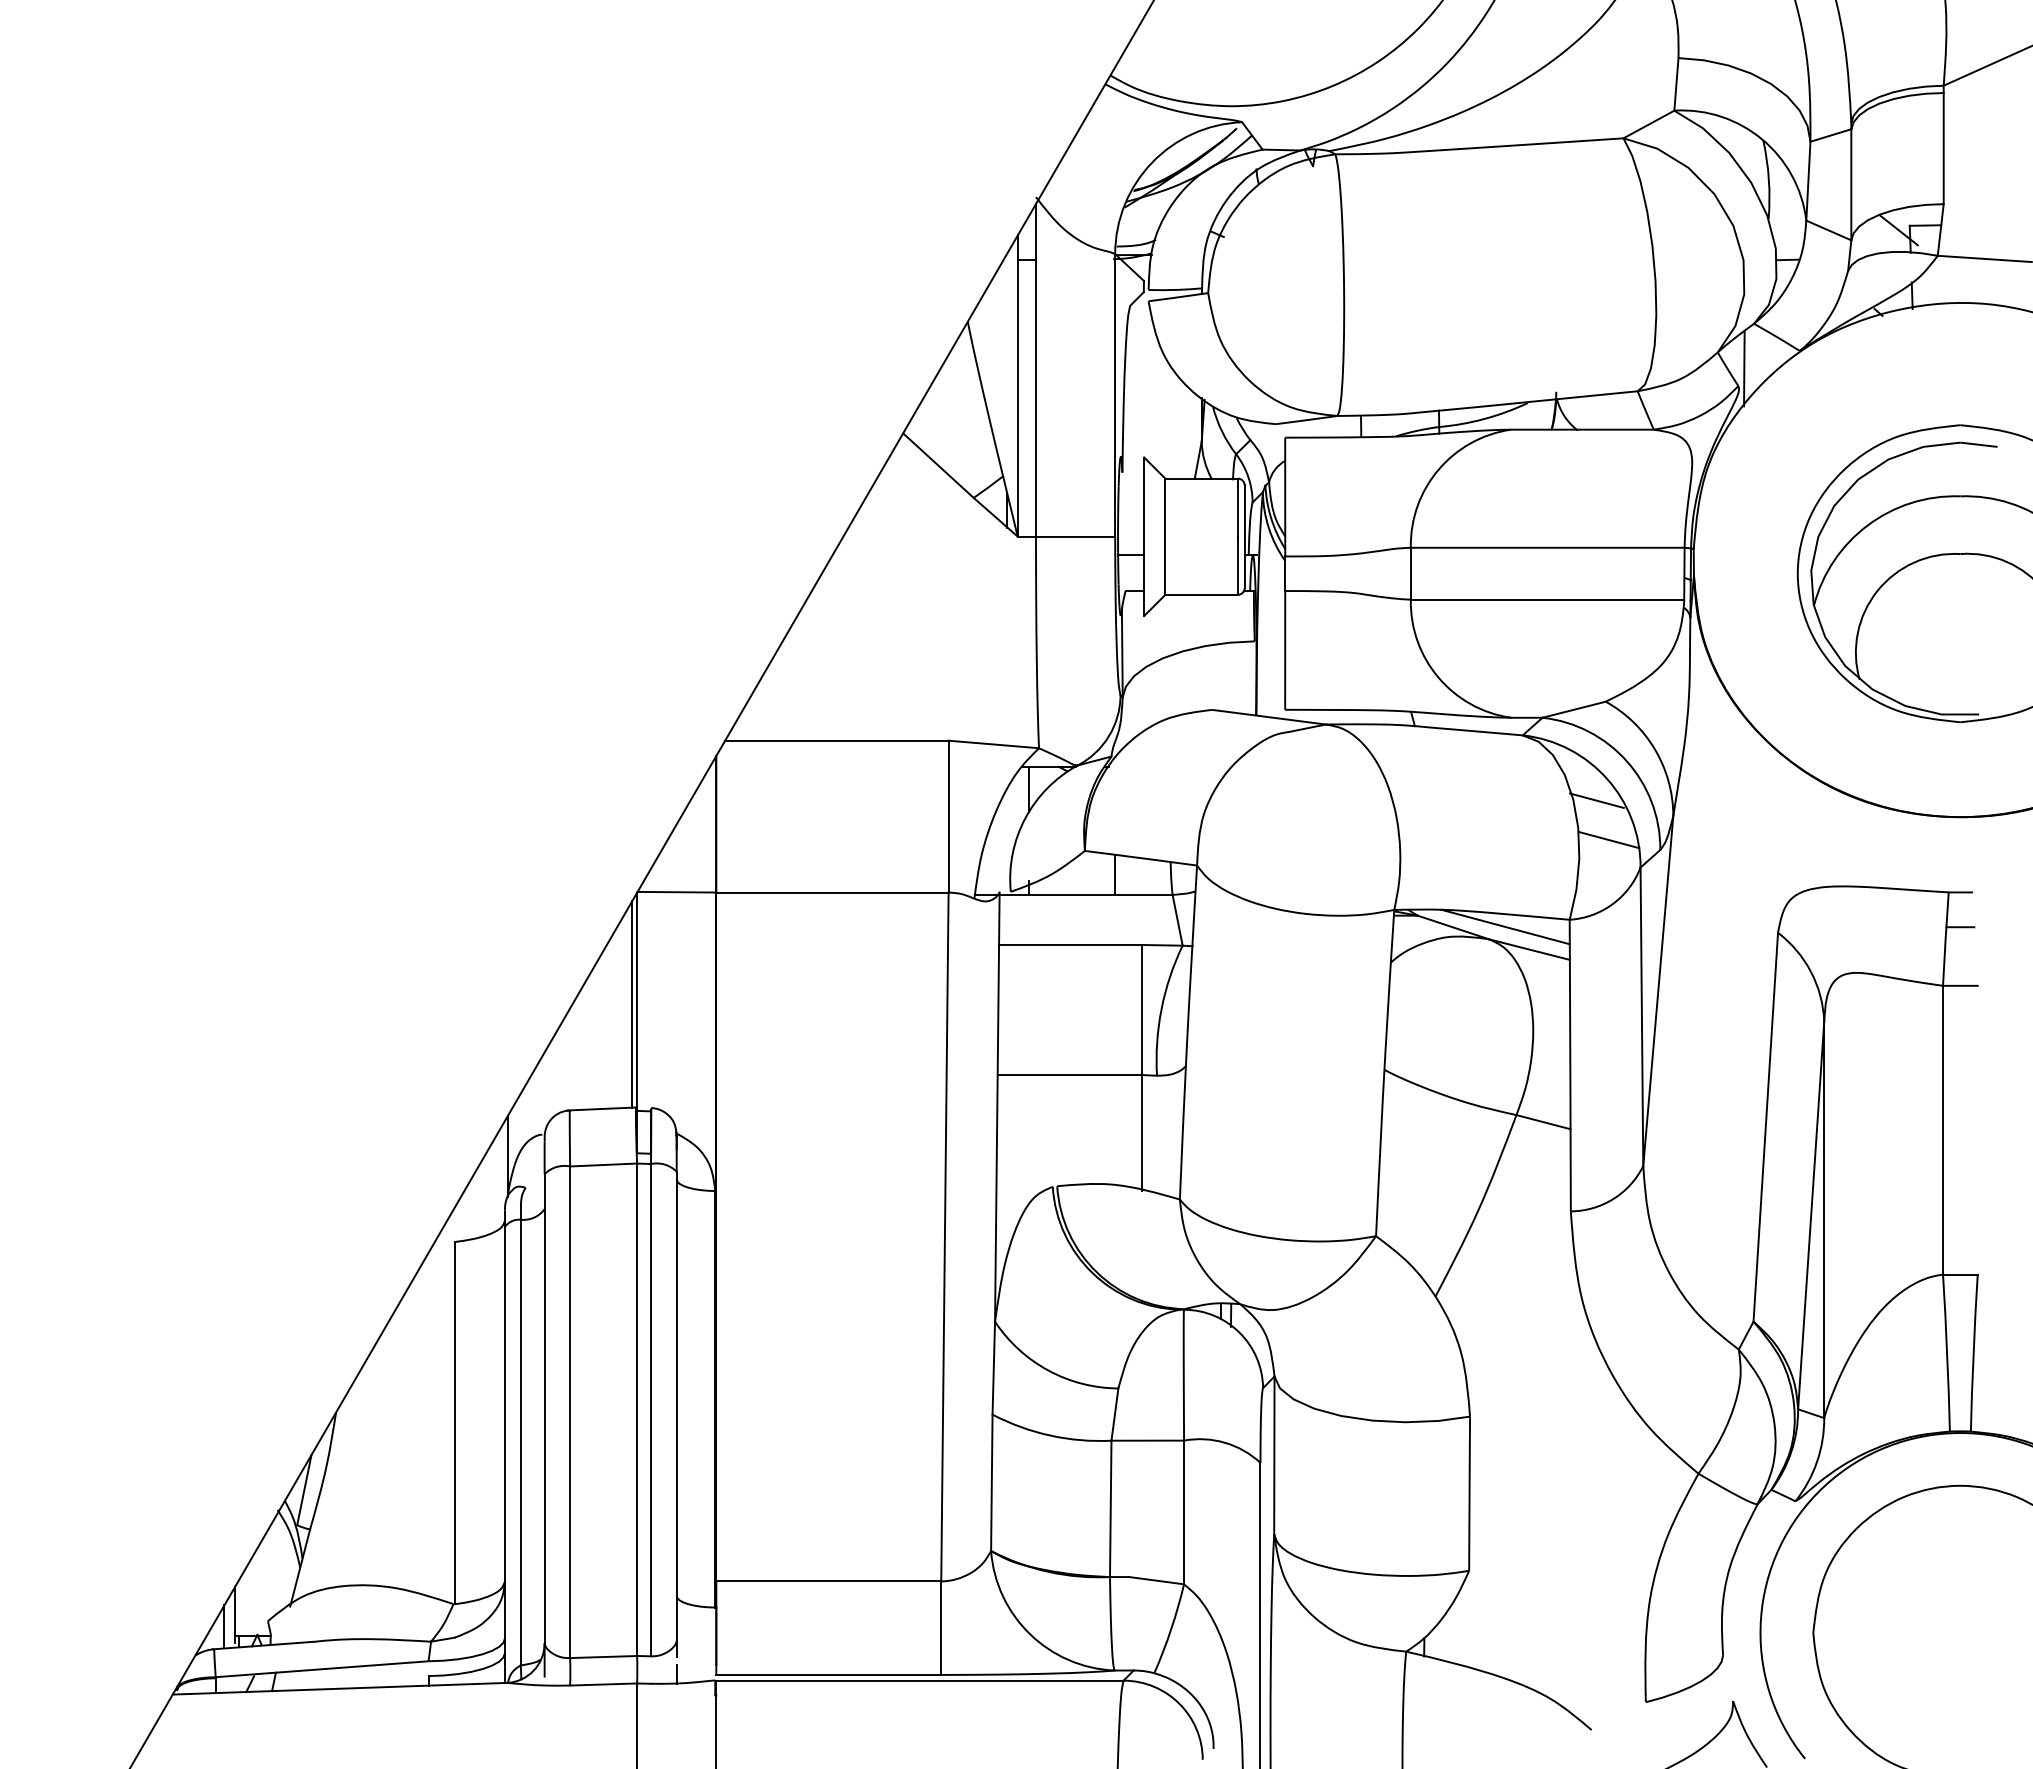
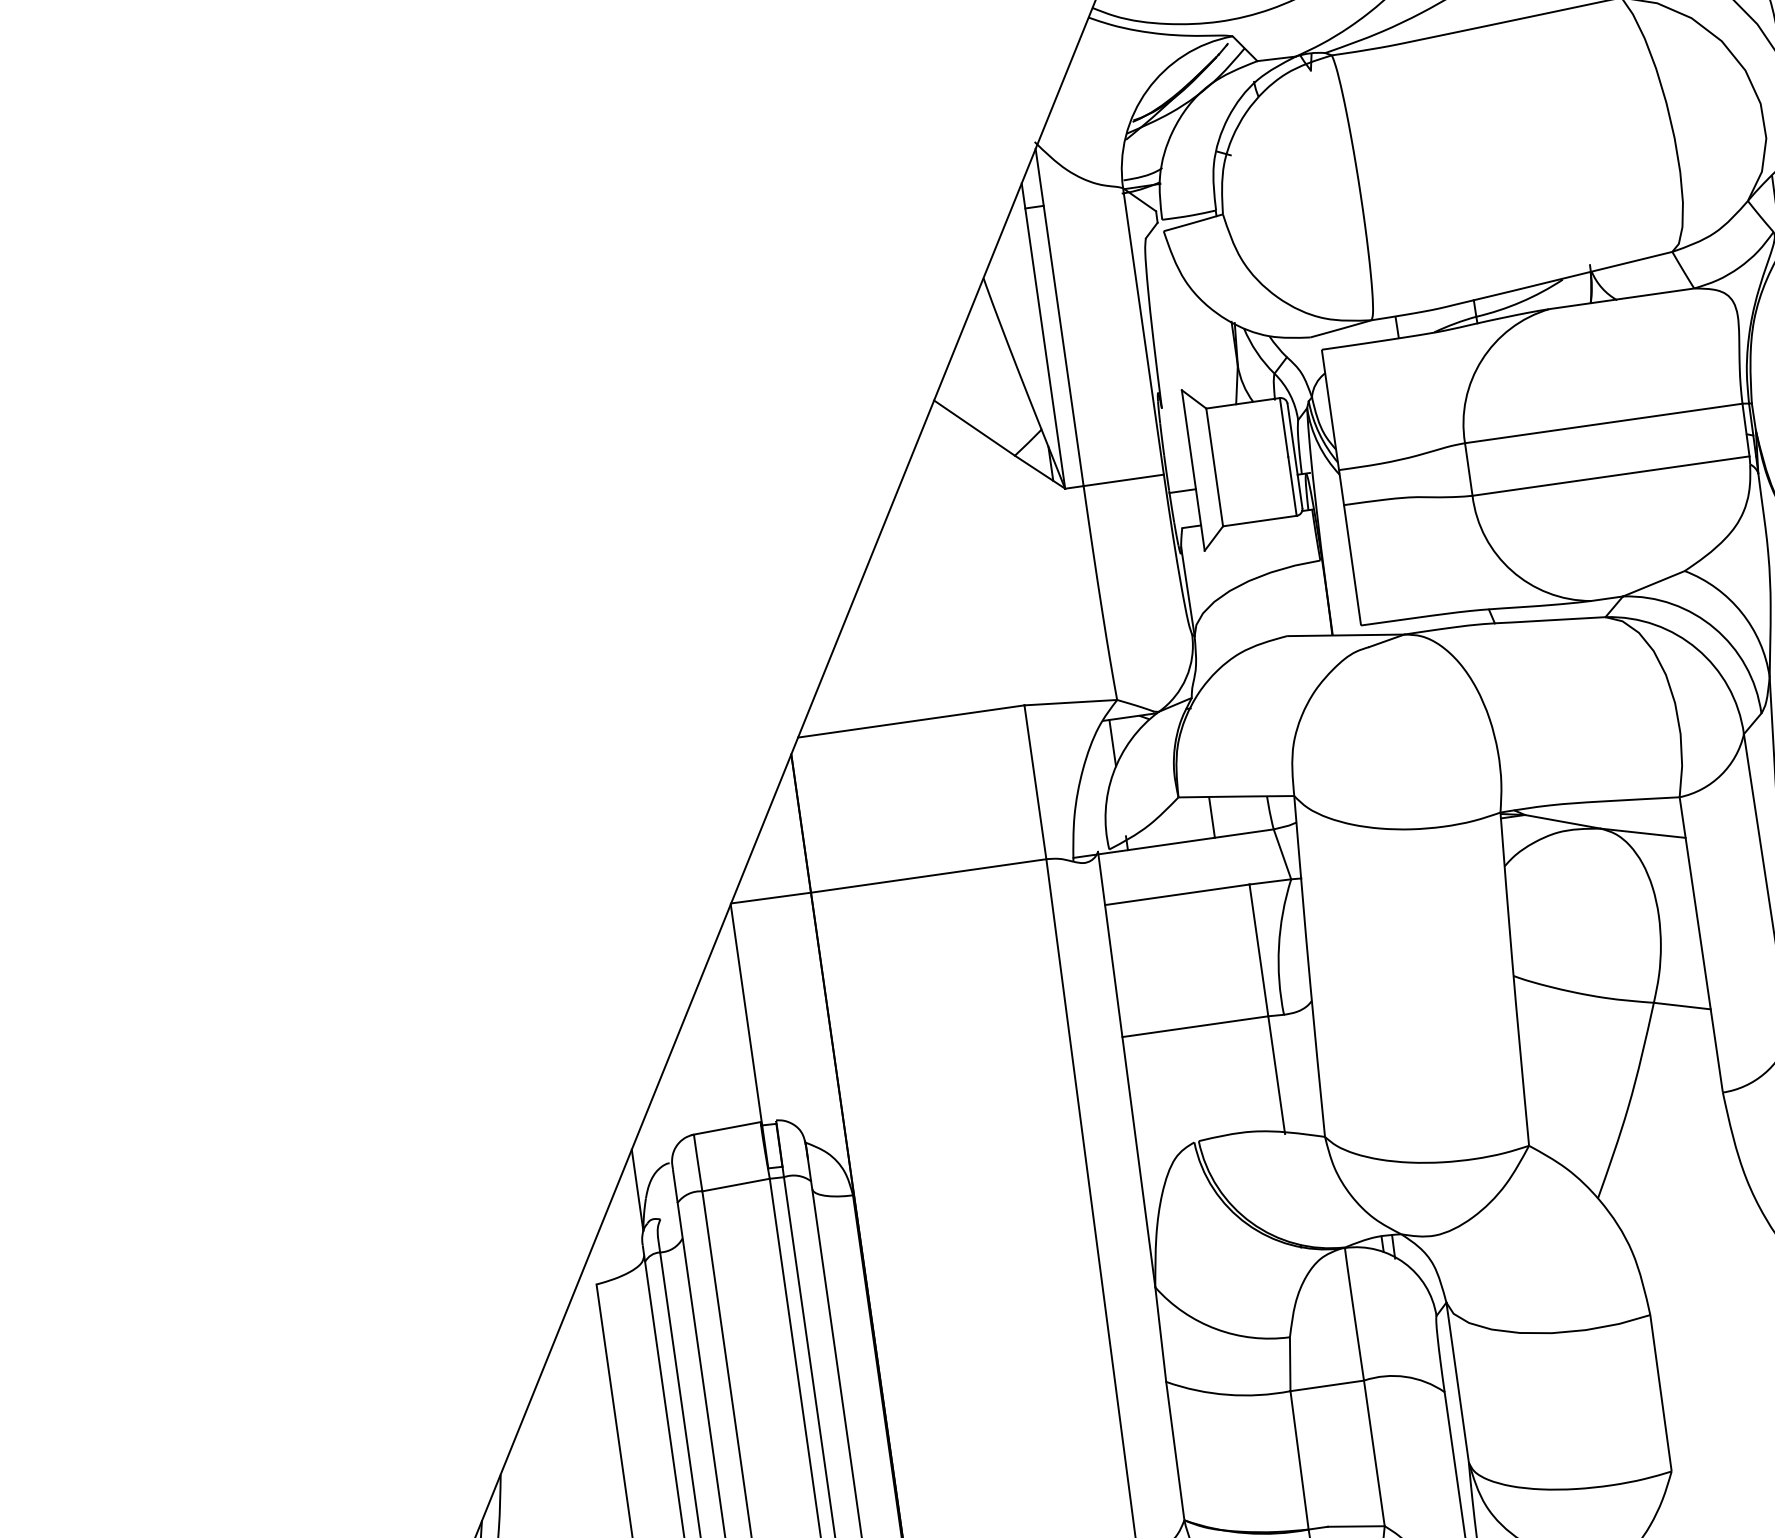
line: (1596, 800) -> (1689, 672), removed
line: (1608, 839) -> (1707, 710), removed
line: (1505, 926) -> (1615, 813), removed
line: (632, 1003) -> (742, 1017), removed

